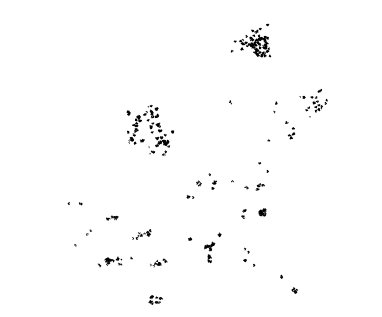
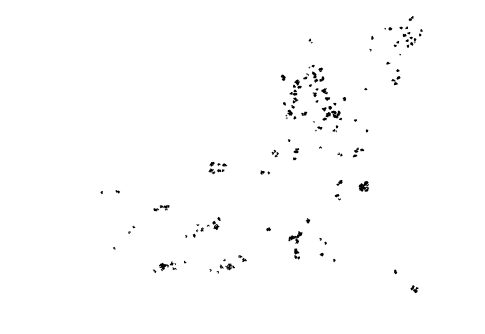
part: (313, 103) -> (403, 36), moved
part: (150, 130) -> (314, 99), moved
part: (243, 213) -> (338, 189), size x1.67
part: (141, 234) -> (202, 227), size x1.43
part: (249, 256) -> (327, 248), moved
part: (114, 261) -> (168, 266), size x0.71
part: (158, 262) -> (228, 263), size x1.67
part: (155, 299) -> (217, 166), moved

